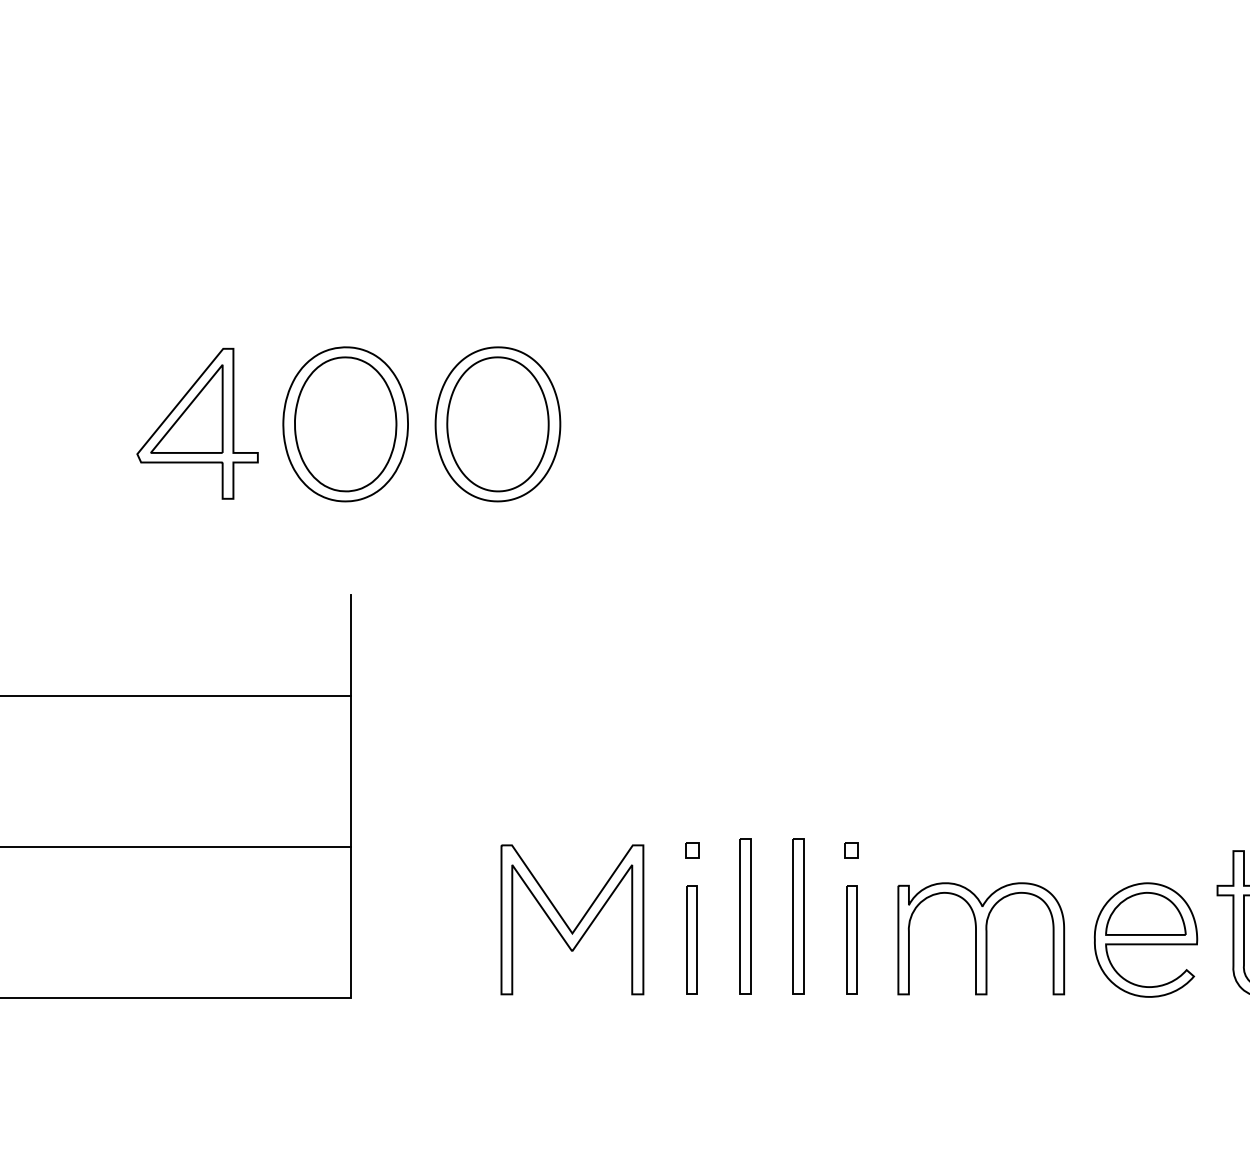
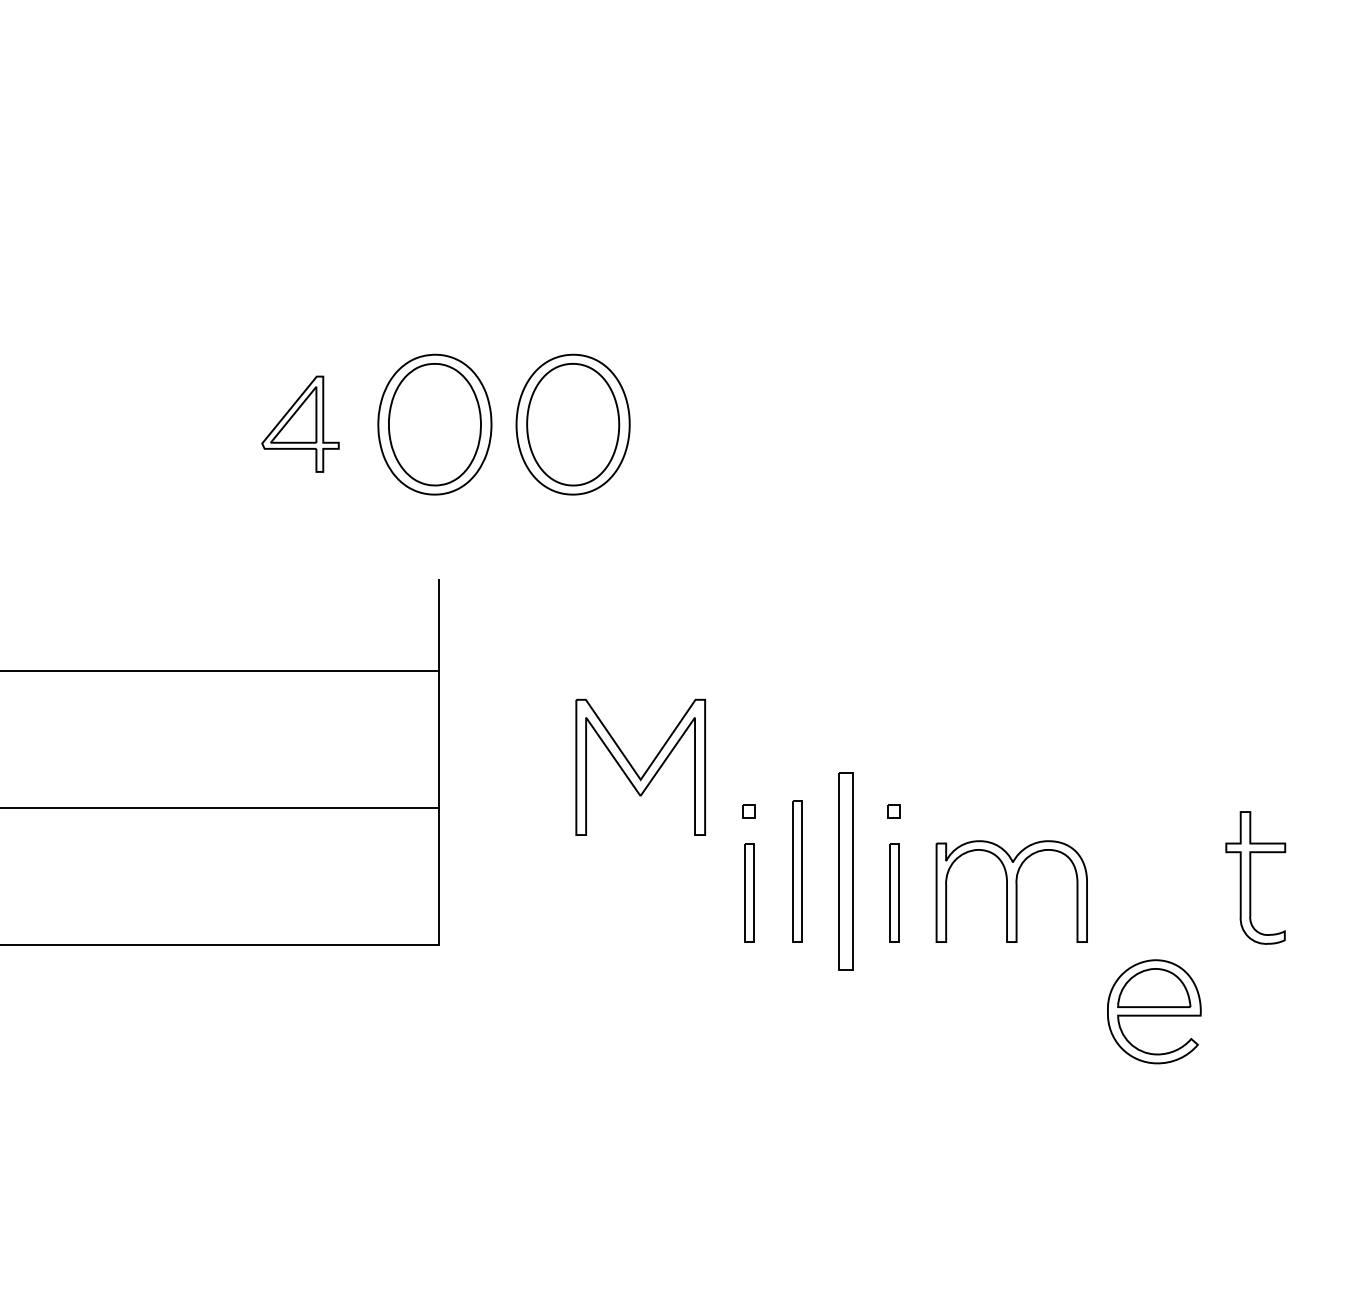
part: (197, 424) -> (300, 424), size x0.7
part: (798, 916) -> (845, 871), size x1.4
part: (565, 921) -> (634, 768), moved
part: (1146, 939) -> (1154, 1011), moved

